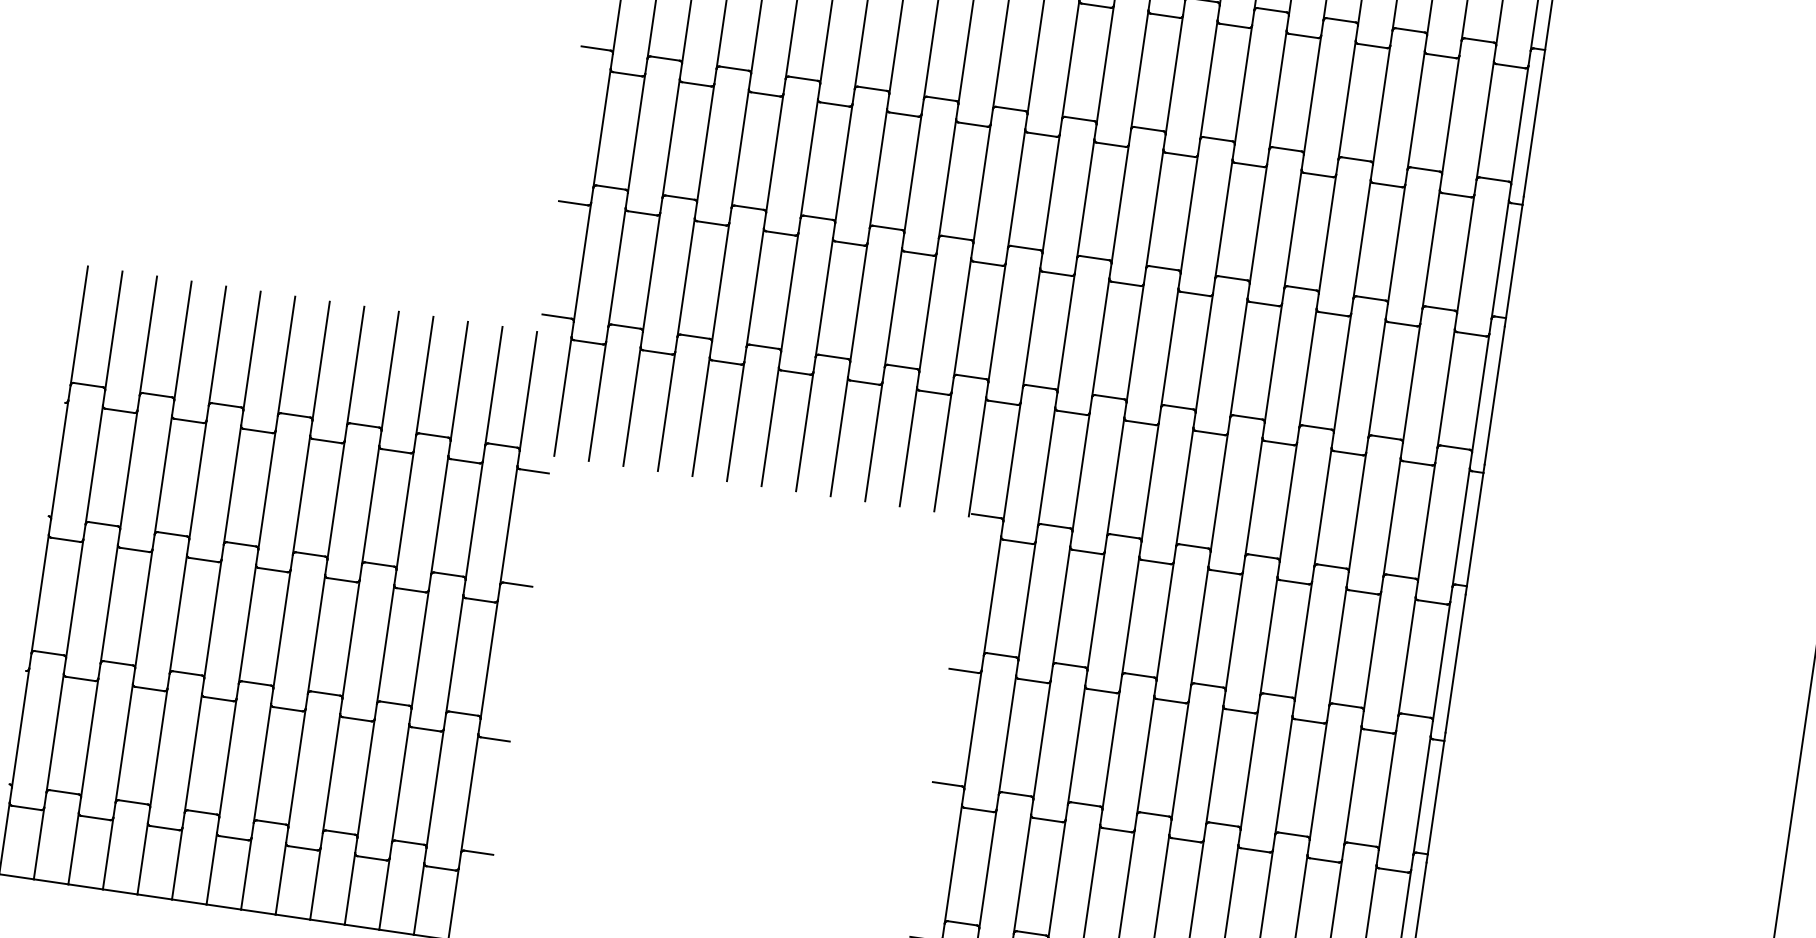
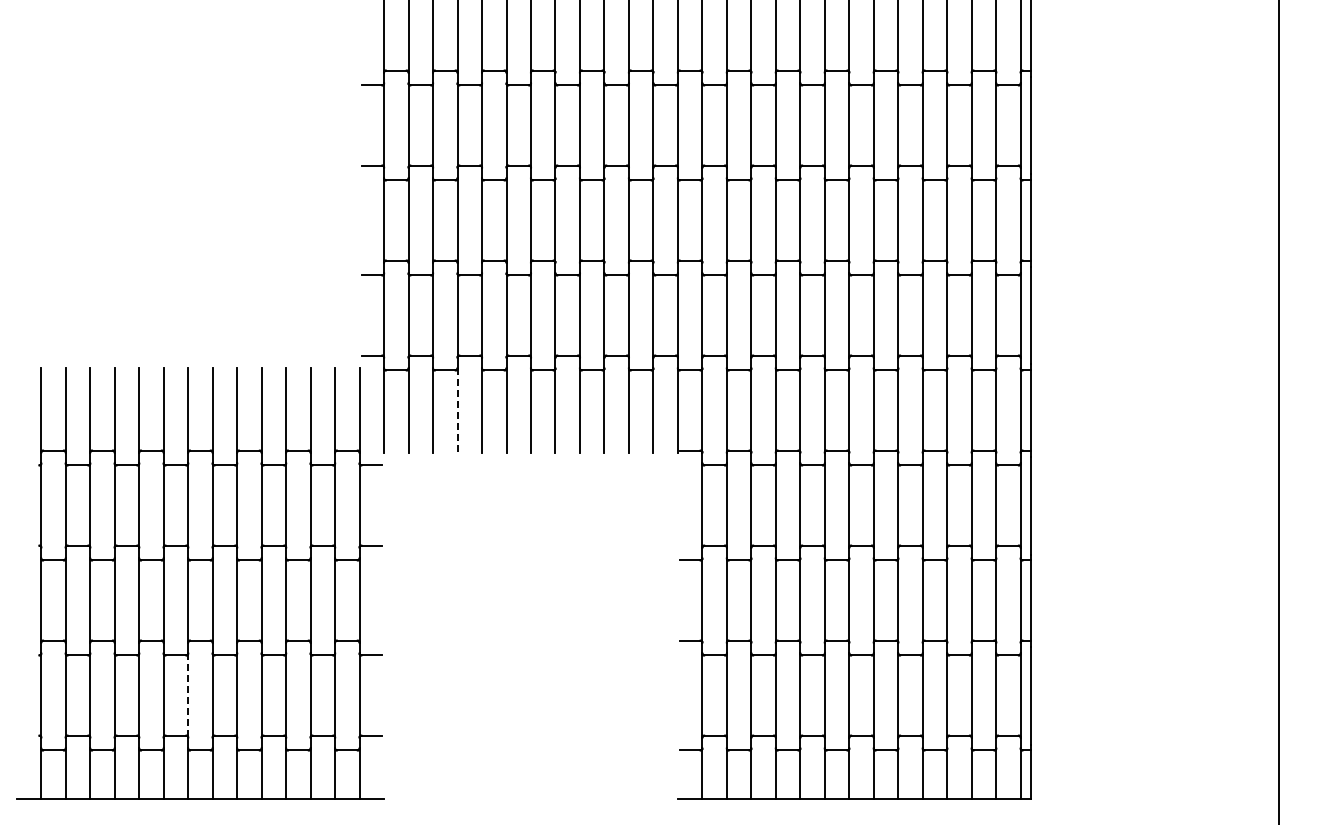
line: (666, 412) -> (457, 411), solid -> dashed
line: (228, 759) -> (188, 696), solid -> dashed

